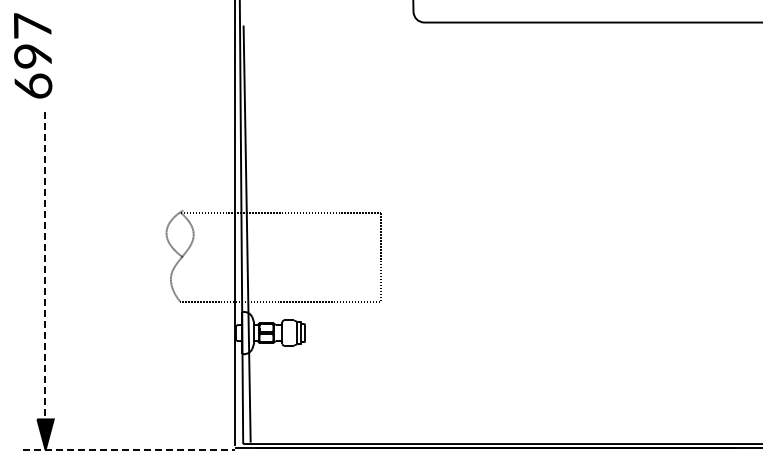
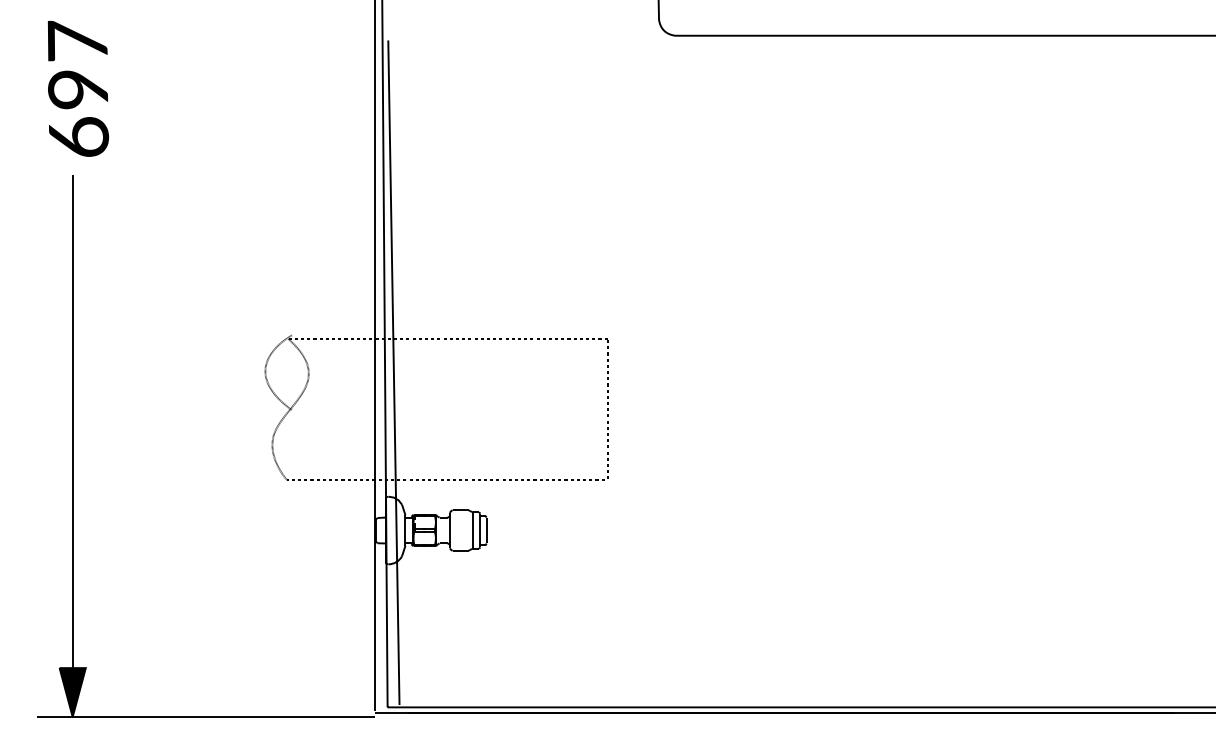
text: (33, 55) -> (78, 88), moved
line: (45, 268) -> (72, 427), dashed -> solid
line: (129, 449) -> (206, 716), dashed -> solid

